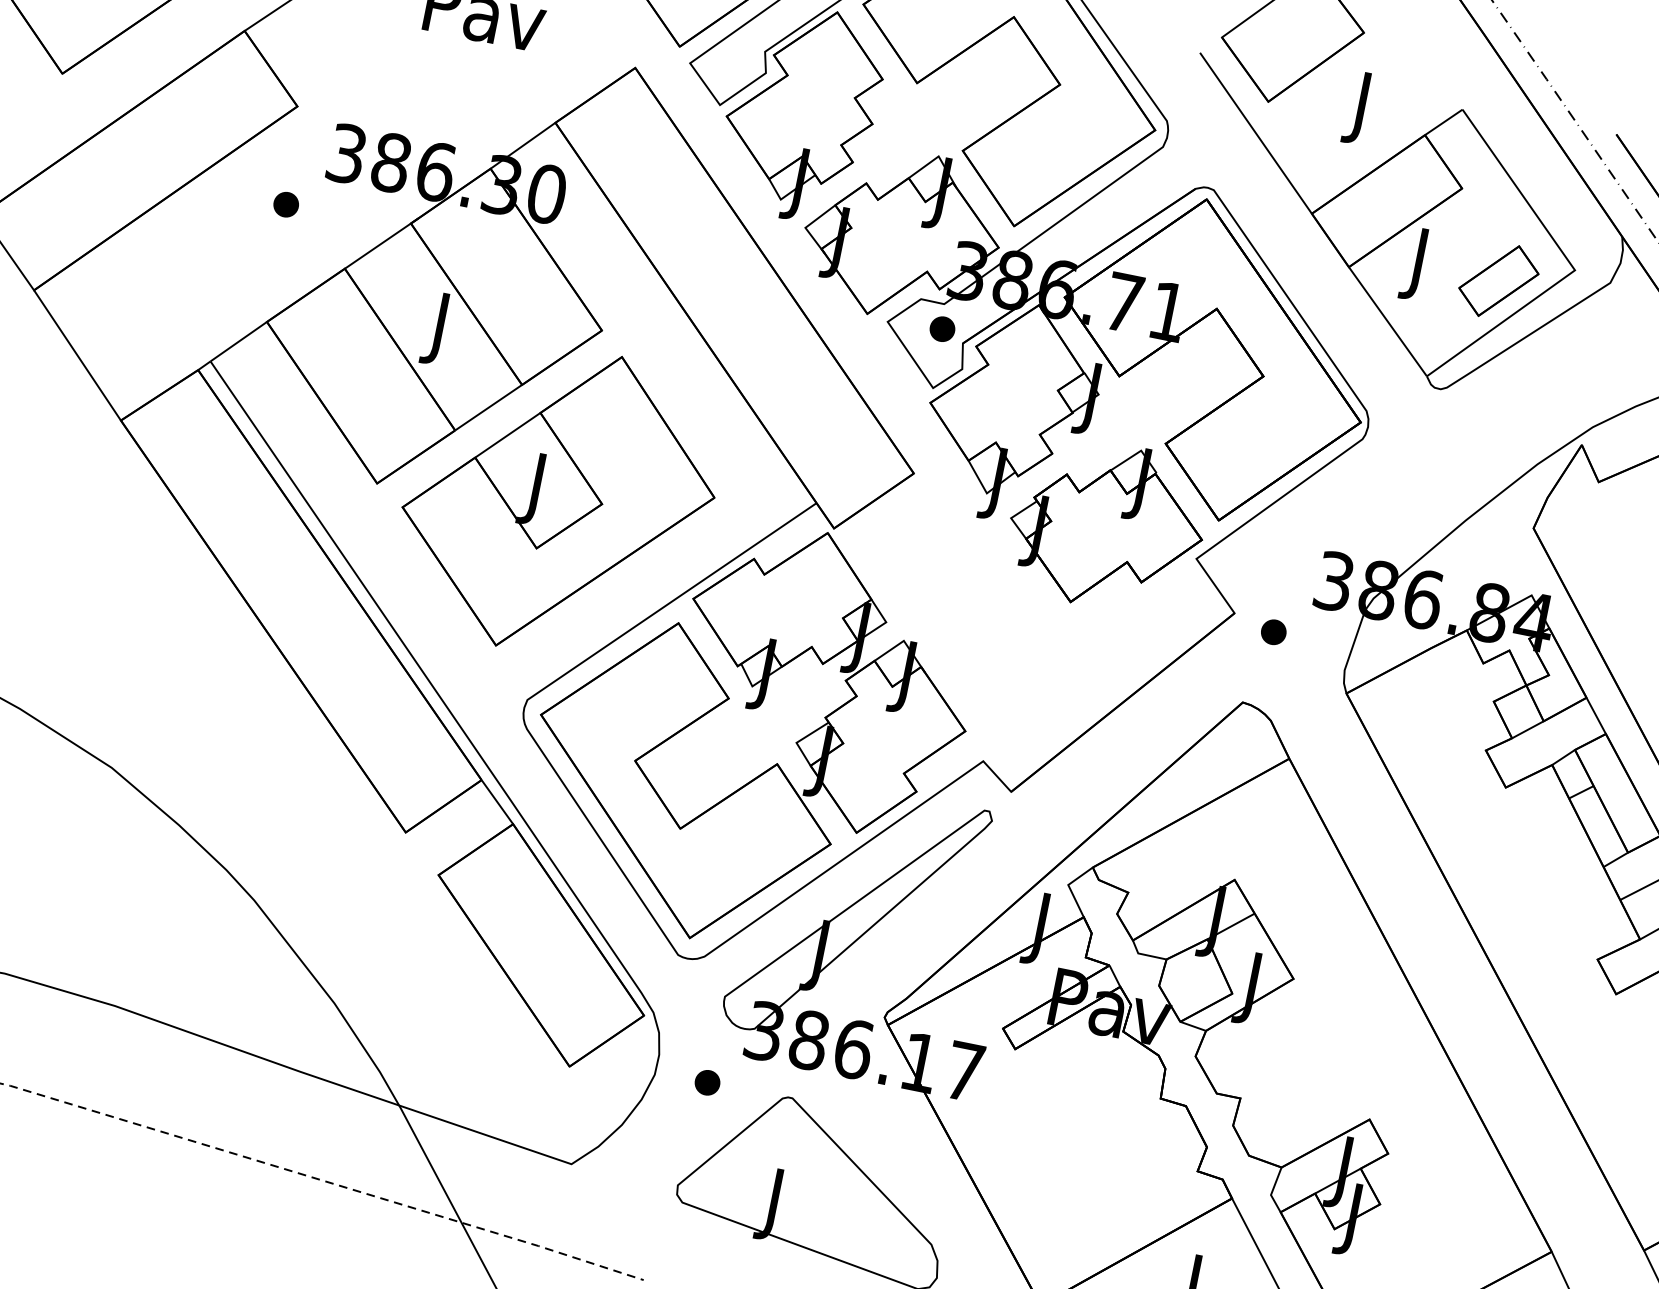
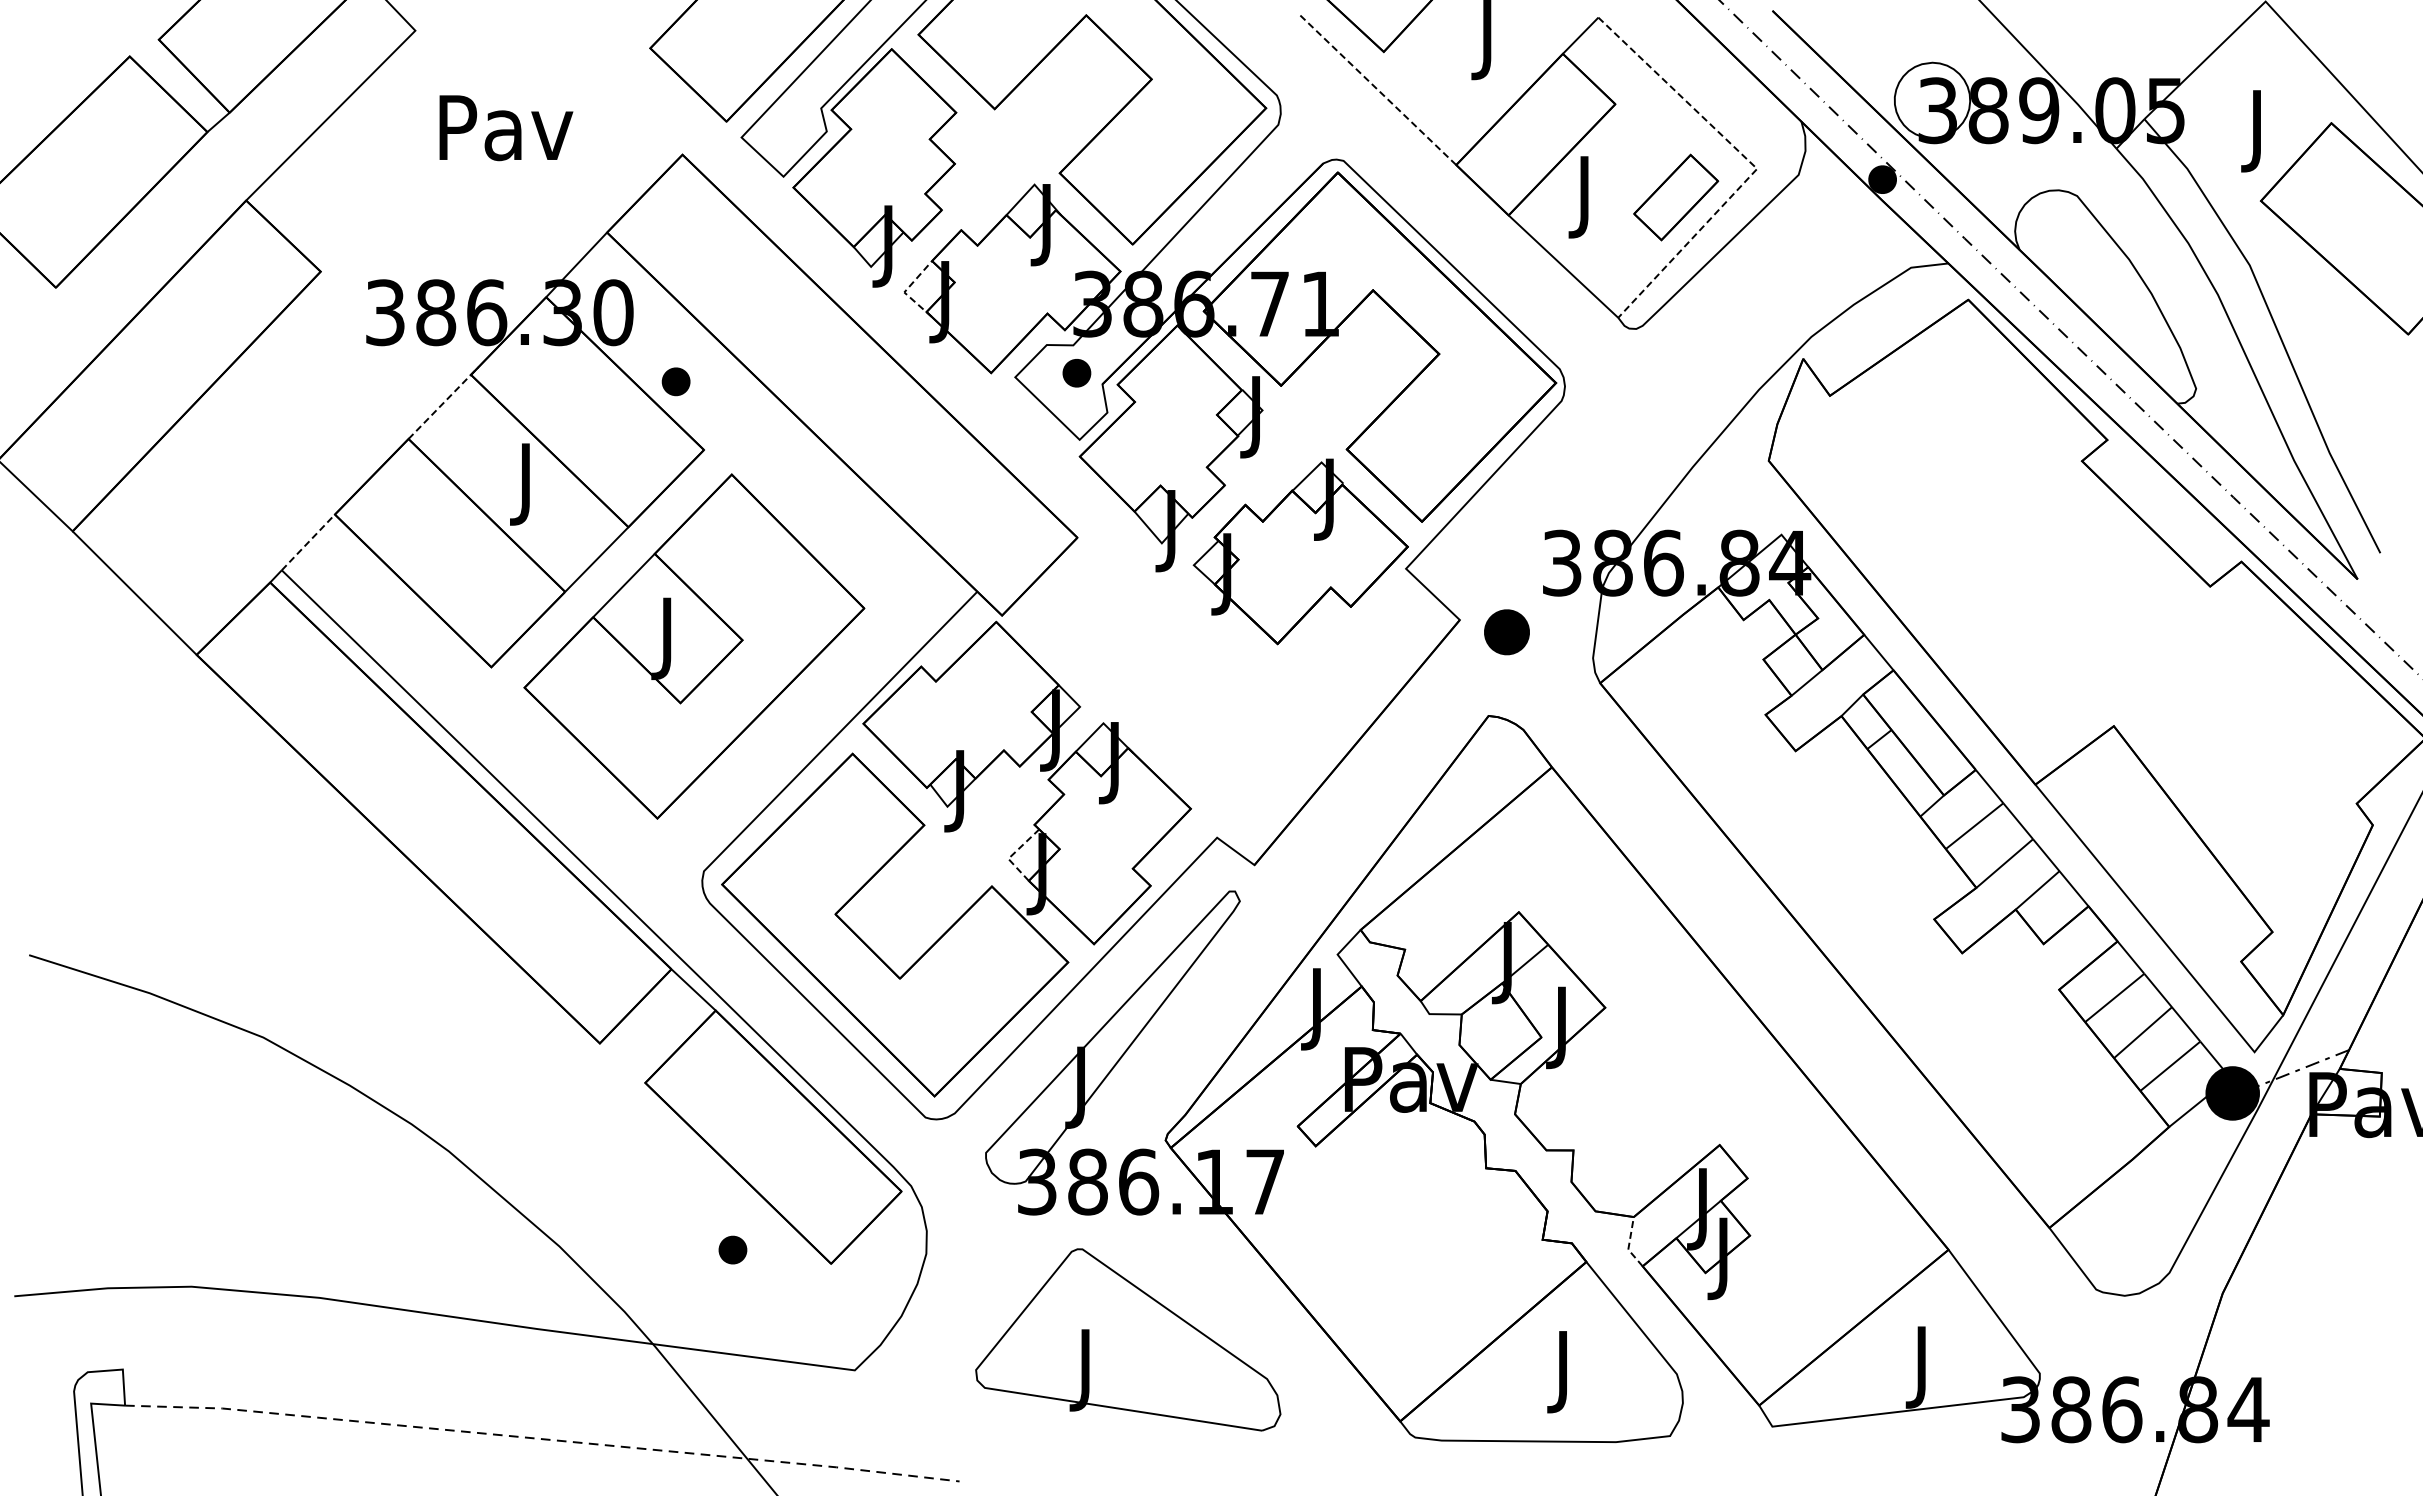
line: (1256, 133) -> (1377, 89), solid -> dashed
part: (285, 204) -> (675, 381), moved
line: (806, 226) -> (905, 290), solid -> dashed
line: (381, 242) -> (443, 402), solid -> dashed
line: (1571, 265) -> (1752, 164), solid -> dashed
line: (238, 341) -> (308, 542), solid -> dashed
part: (1273, 631) -> (1506, 631), size x1.6
line: (800, 739) -> (1012, 854), solid -> dashed
part: (707, 1082) -> (732, 1249), moved
line: (1272, 1190) -> (1629, 1244), solid -> dashed

